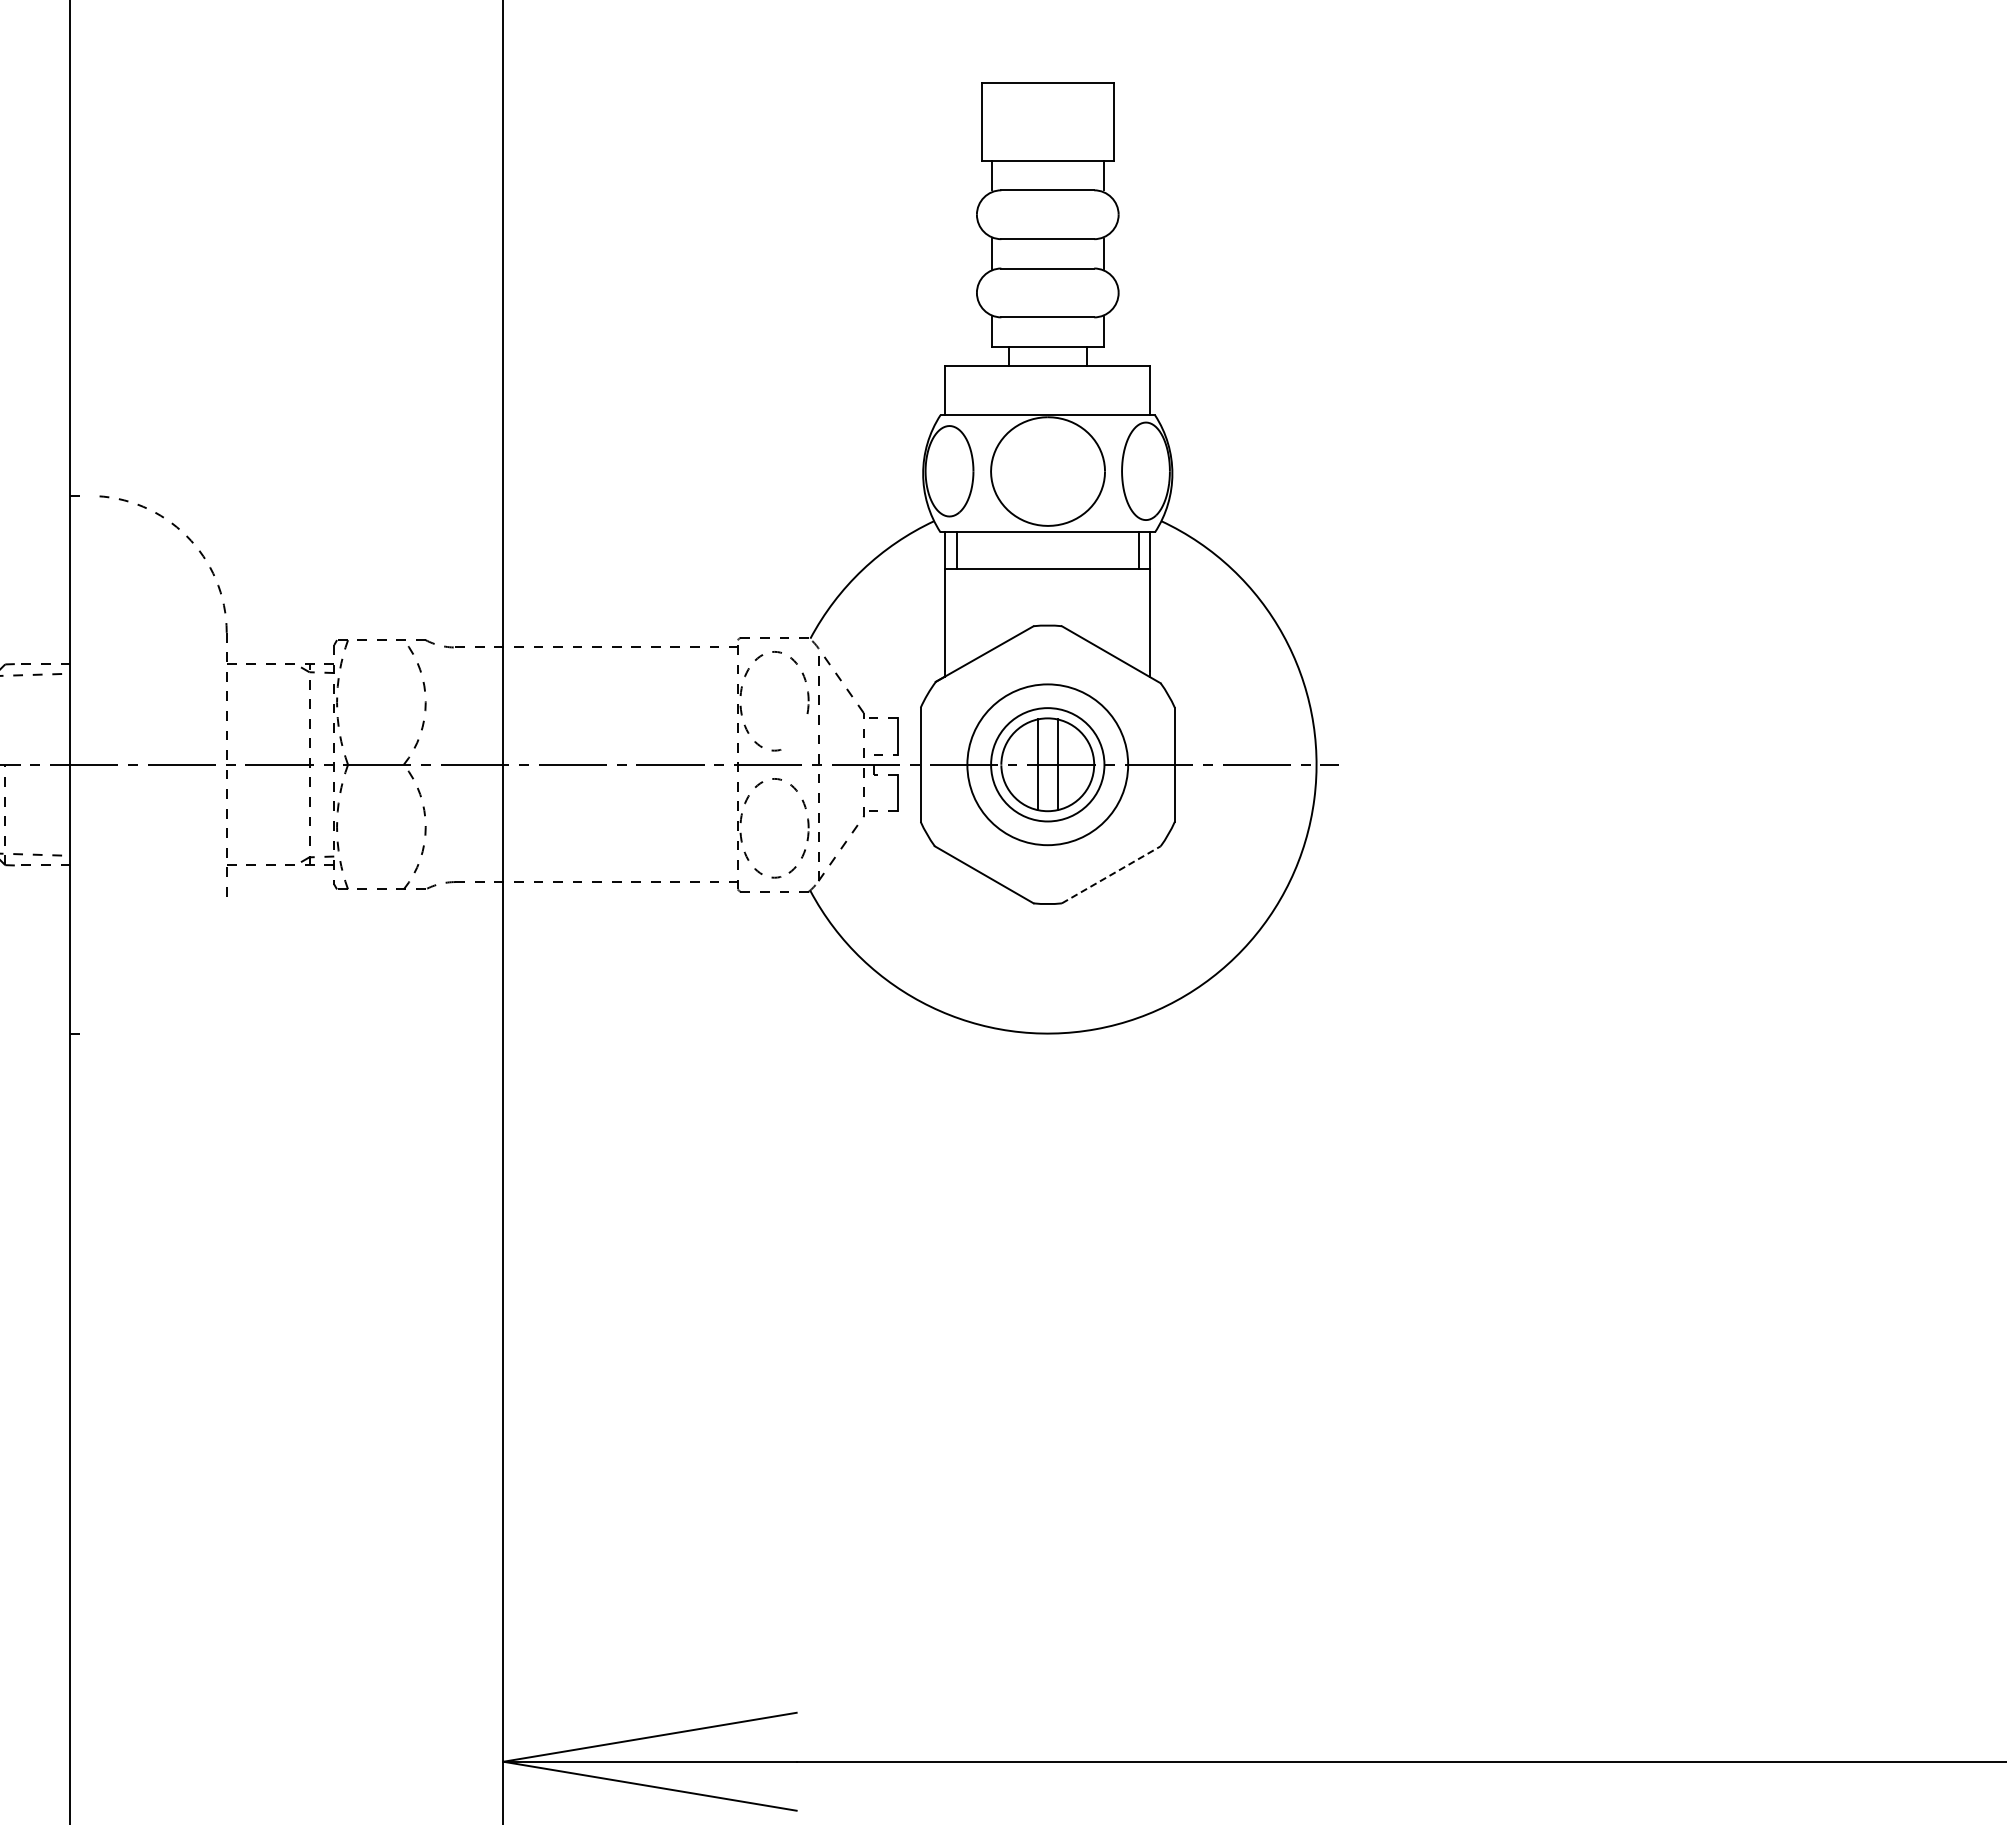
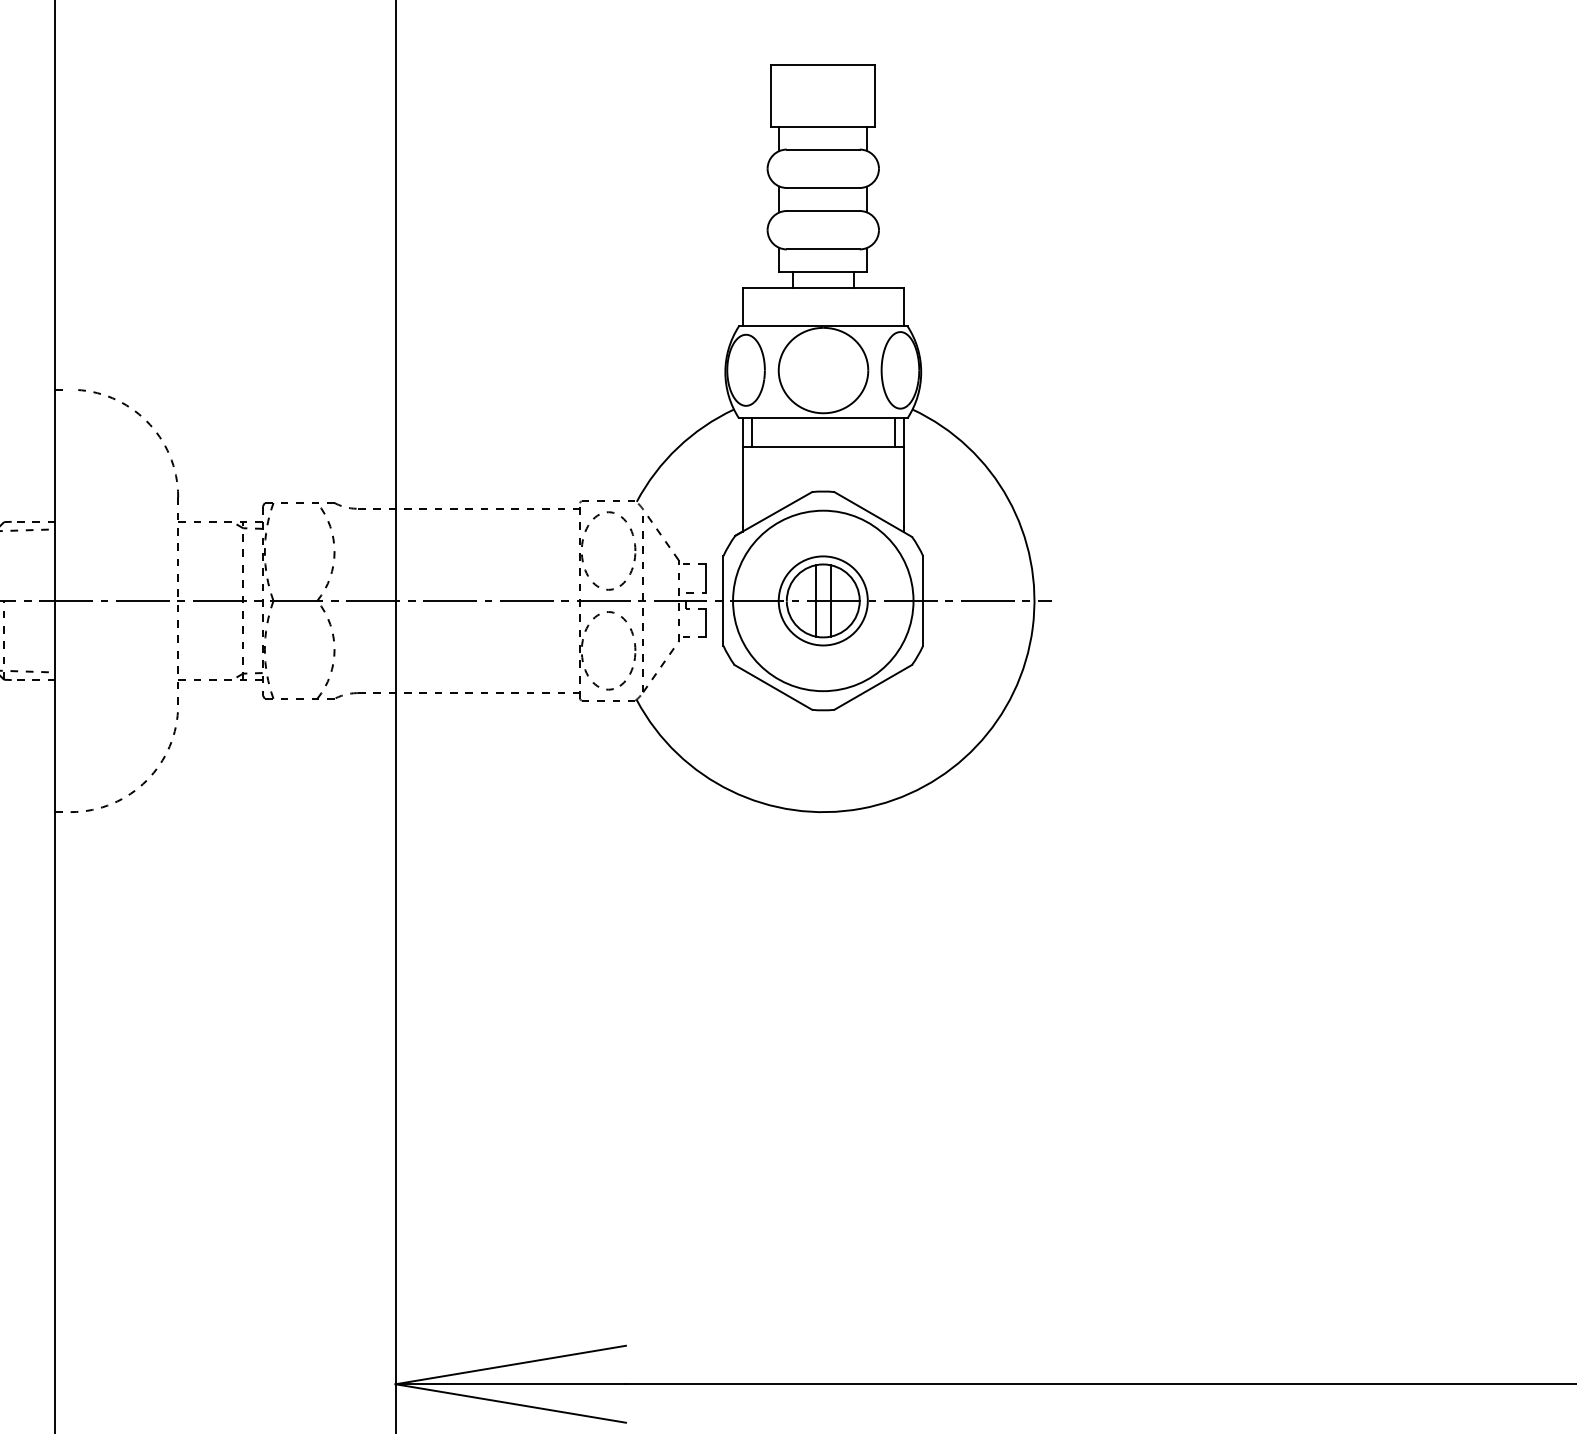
curve: (796, 739) -> (625, 581), added
circle: (1047, 764) -> (823, 600), size x1.43
line: (1111, 874) -> (873, 687), dashed -> solid
arc: (179, 998) -> (141, 784), added

